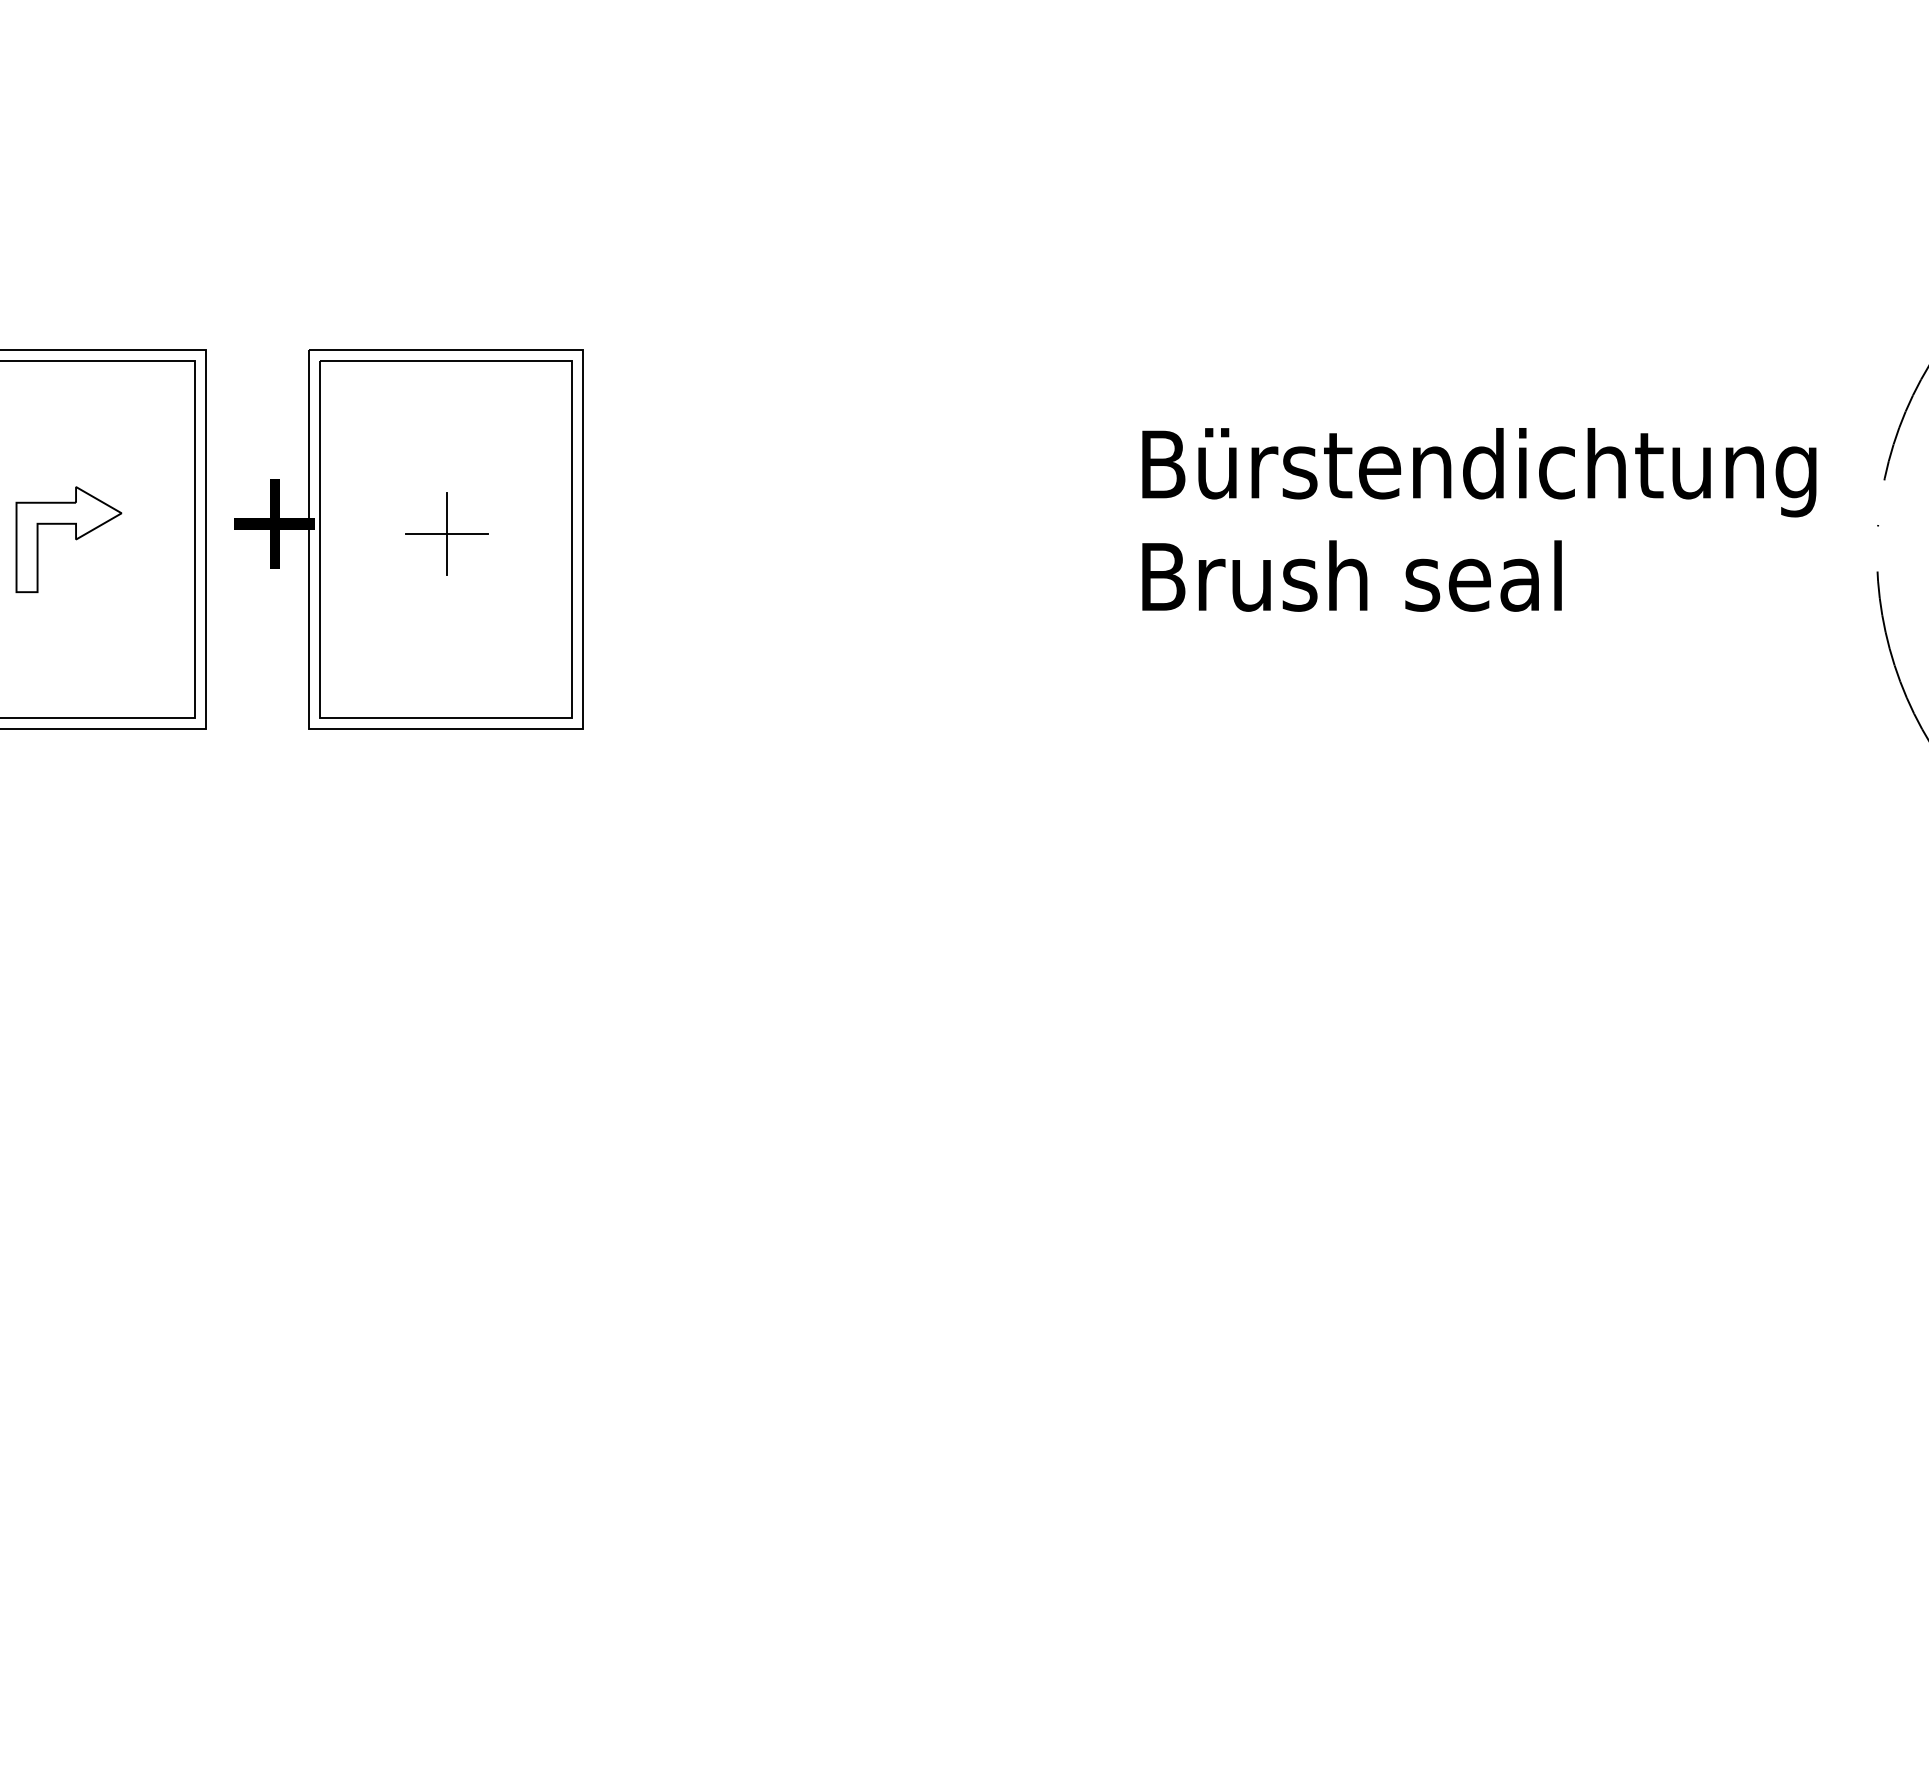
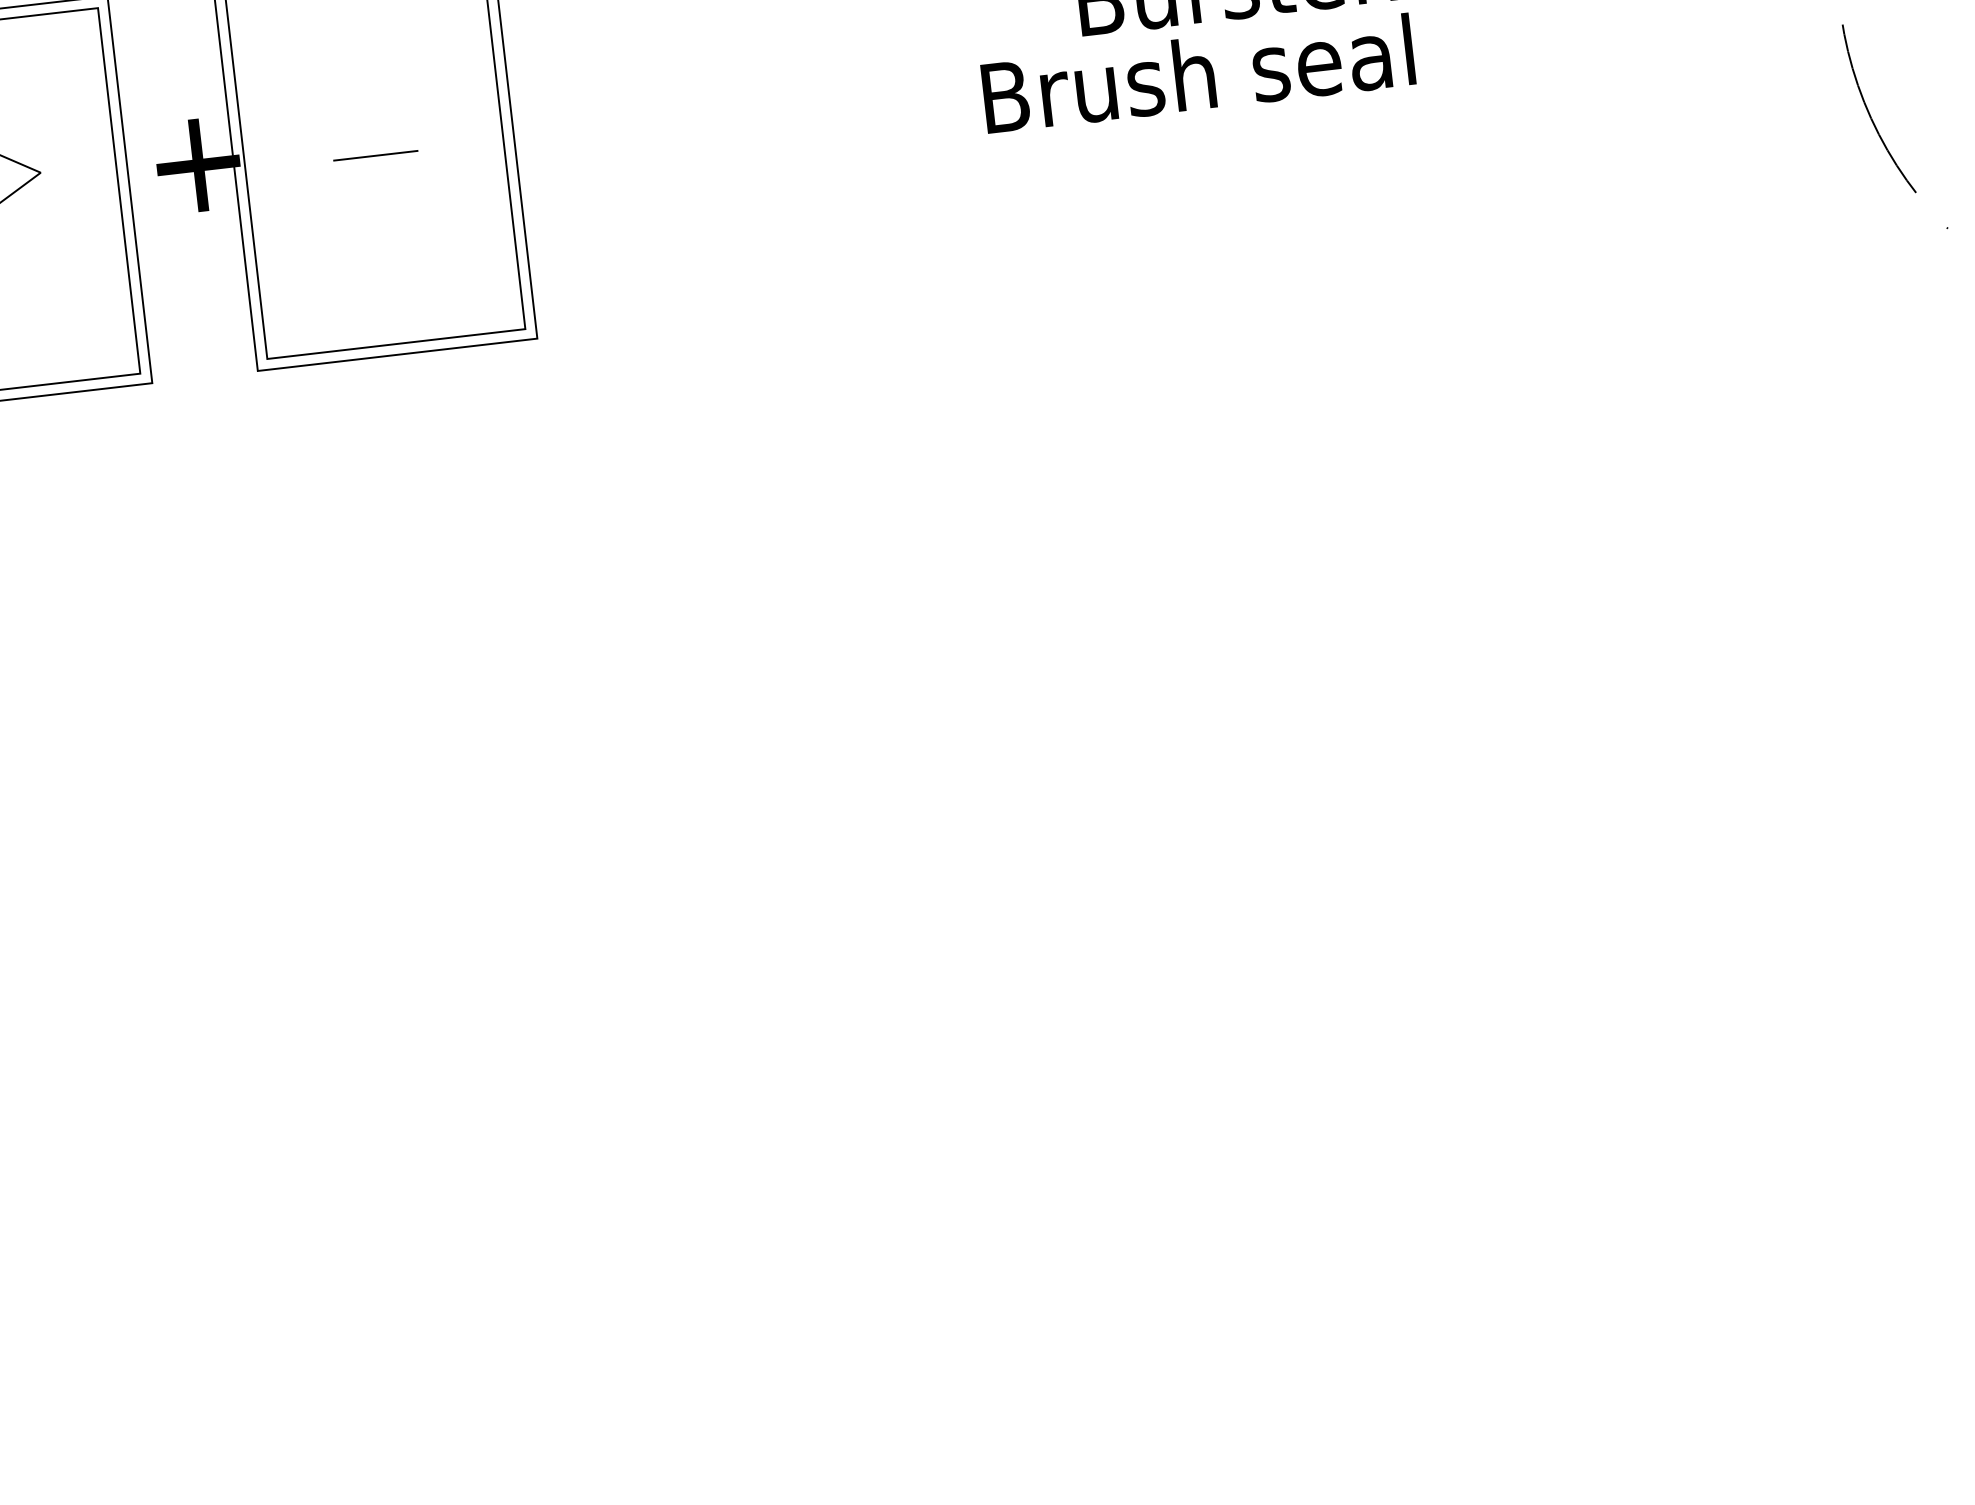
line: (446, 534) -> (375, 156), removed
text: (1351, 575) -> (1197, 73), moved

